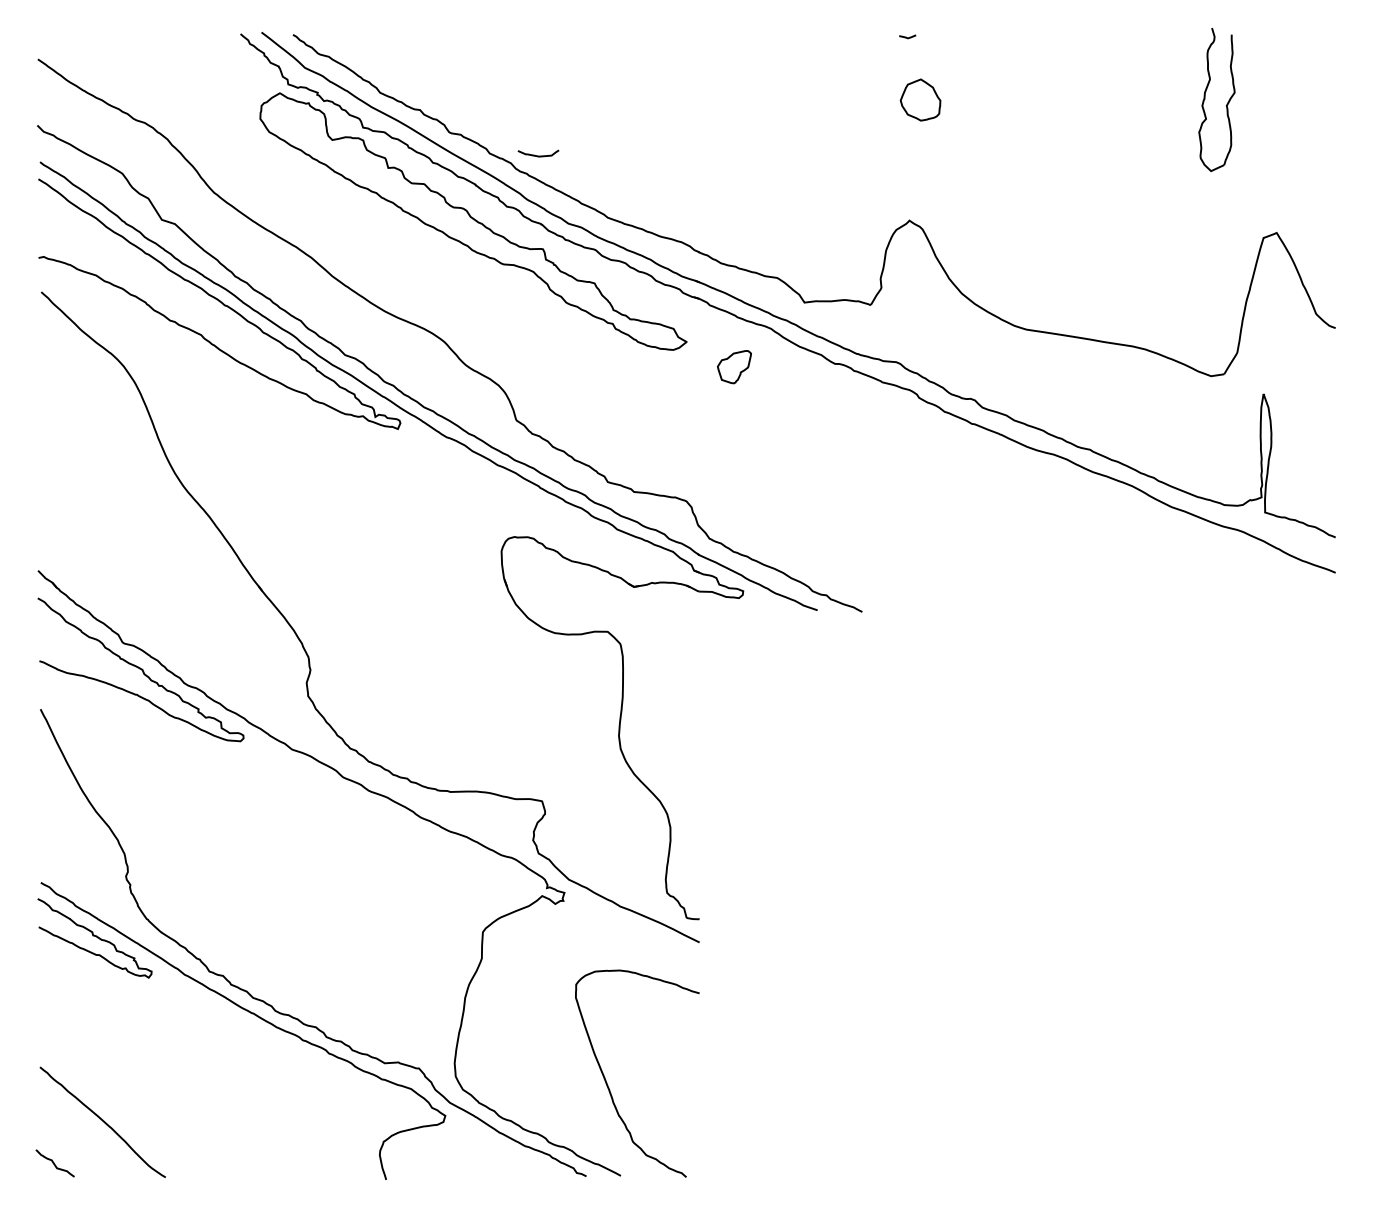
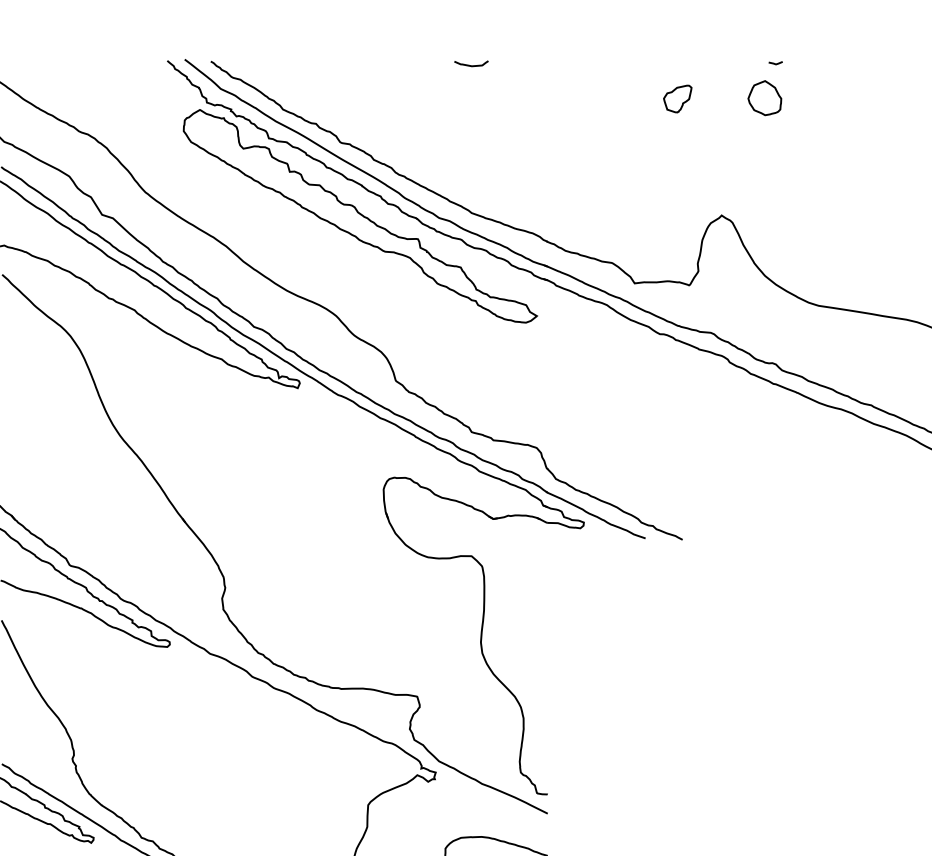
line: (906, 36) -> (774, 62), moved
part: (920, 99) -> (764, 97), moved
curve: (538, 155) -> (471, 65), moved
part: (734, 367) -> (677, 99), moved

